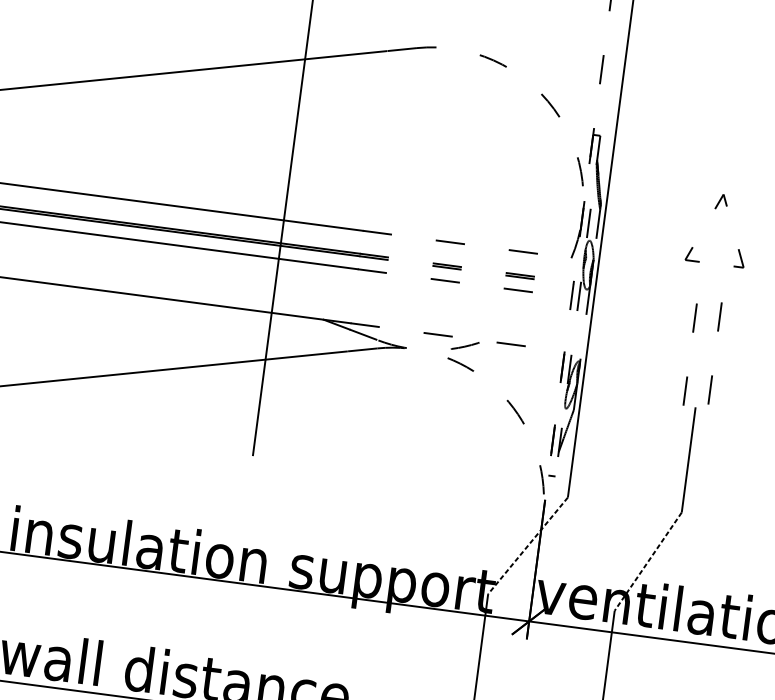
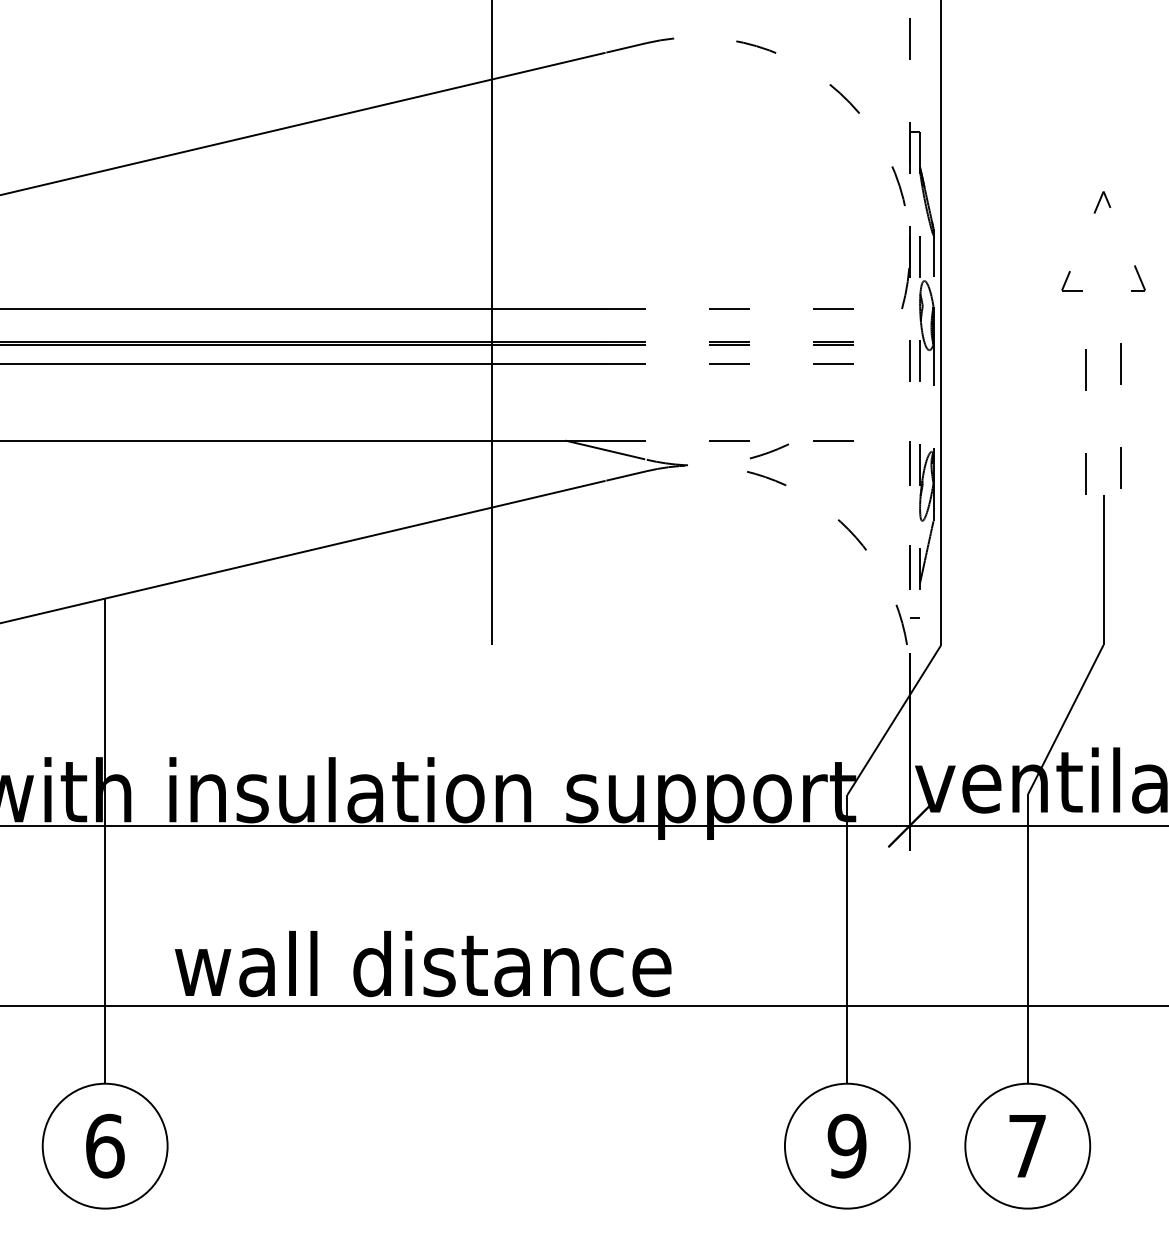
line: (528, 546) -> (894, 720), dashed -> solid
line: (648, 562) -> (1065, 720), dashed -> solid

